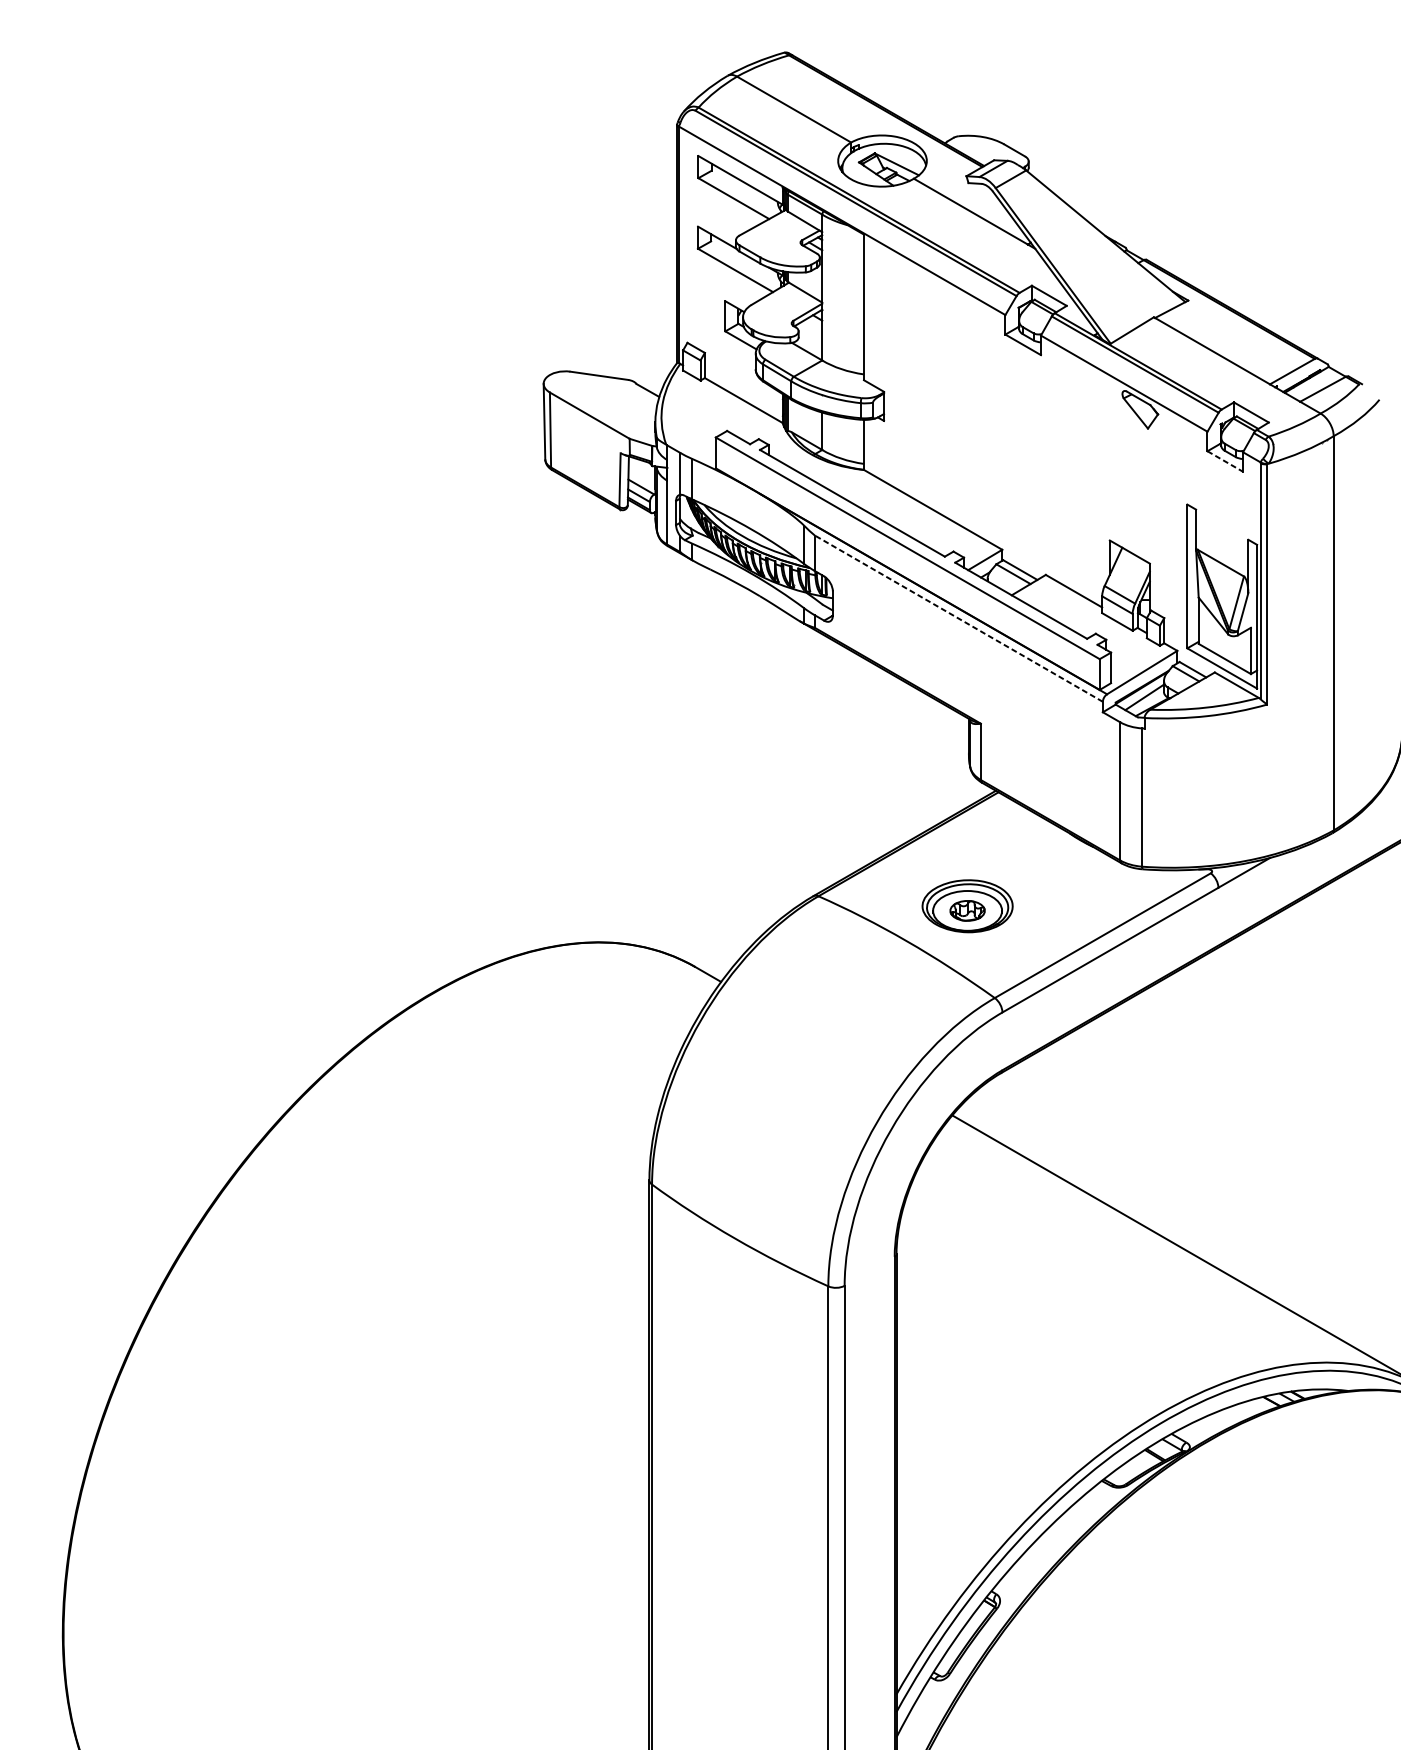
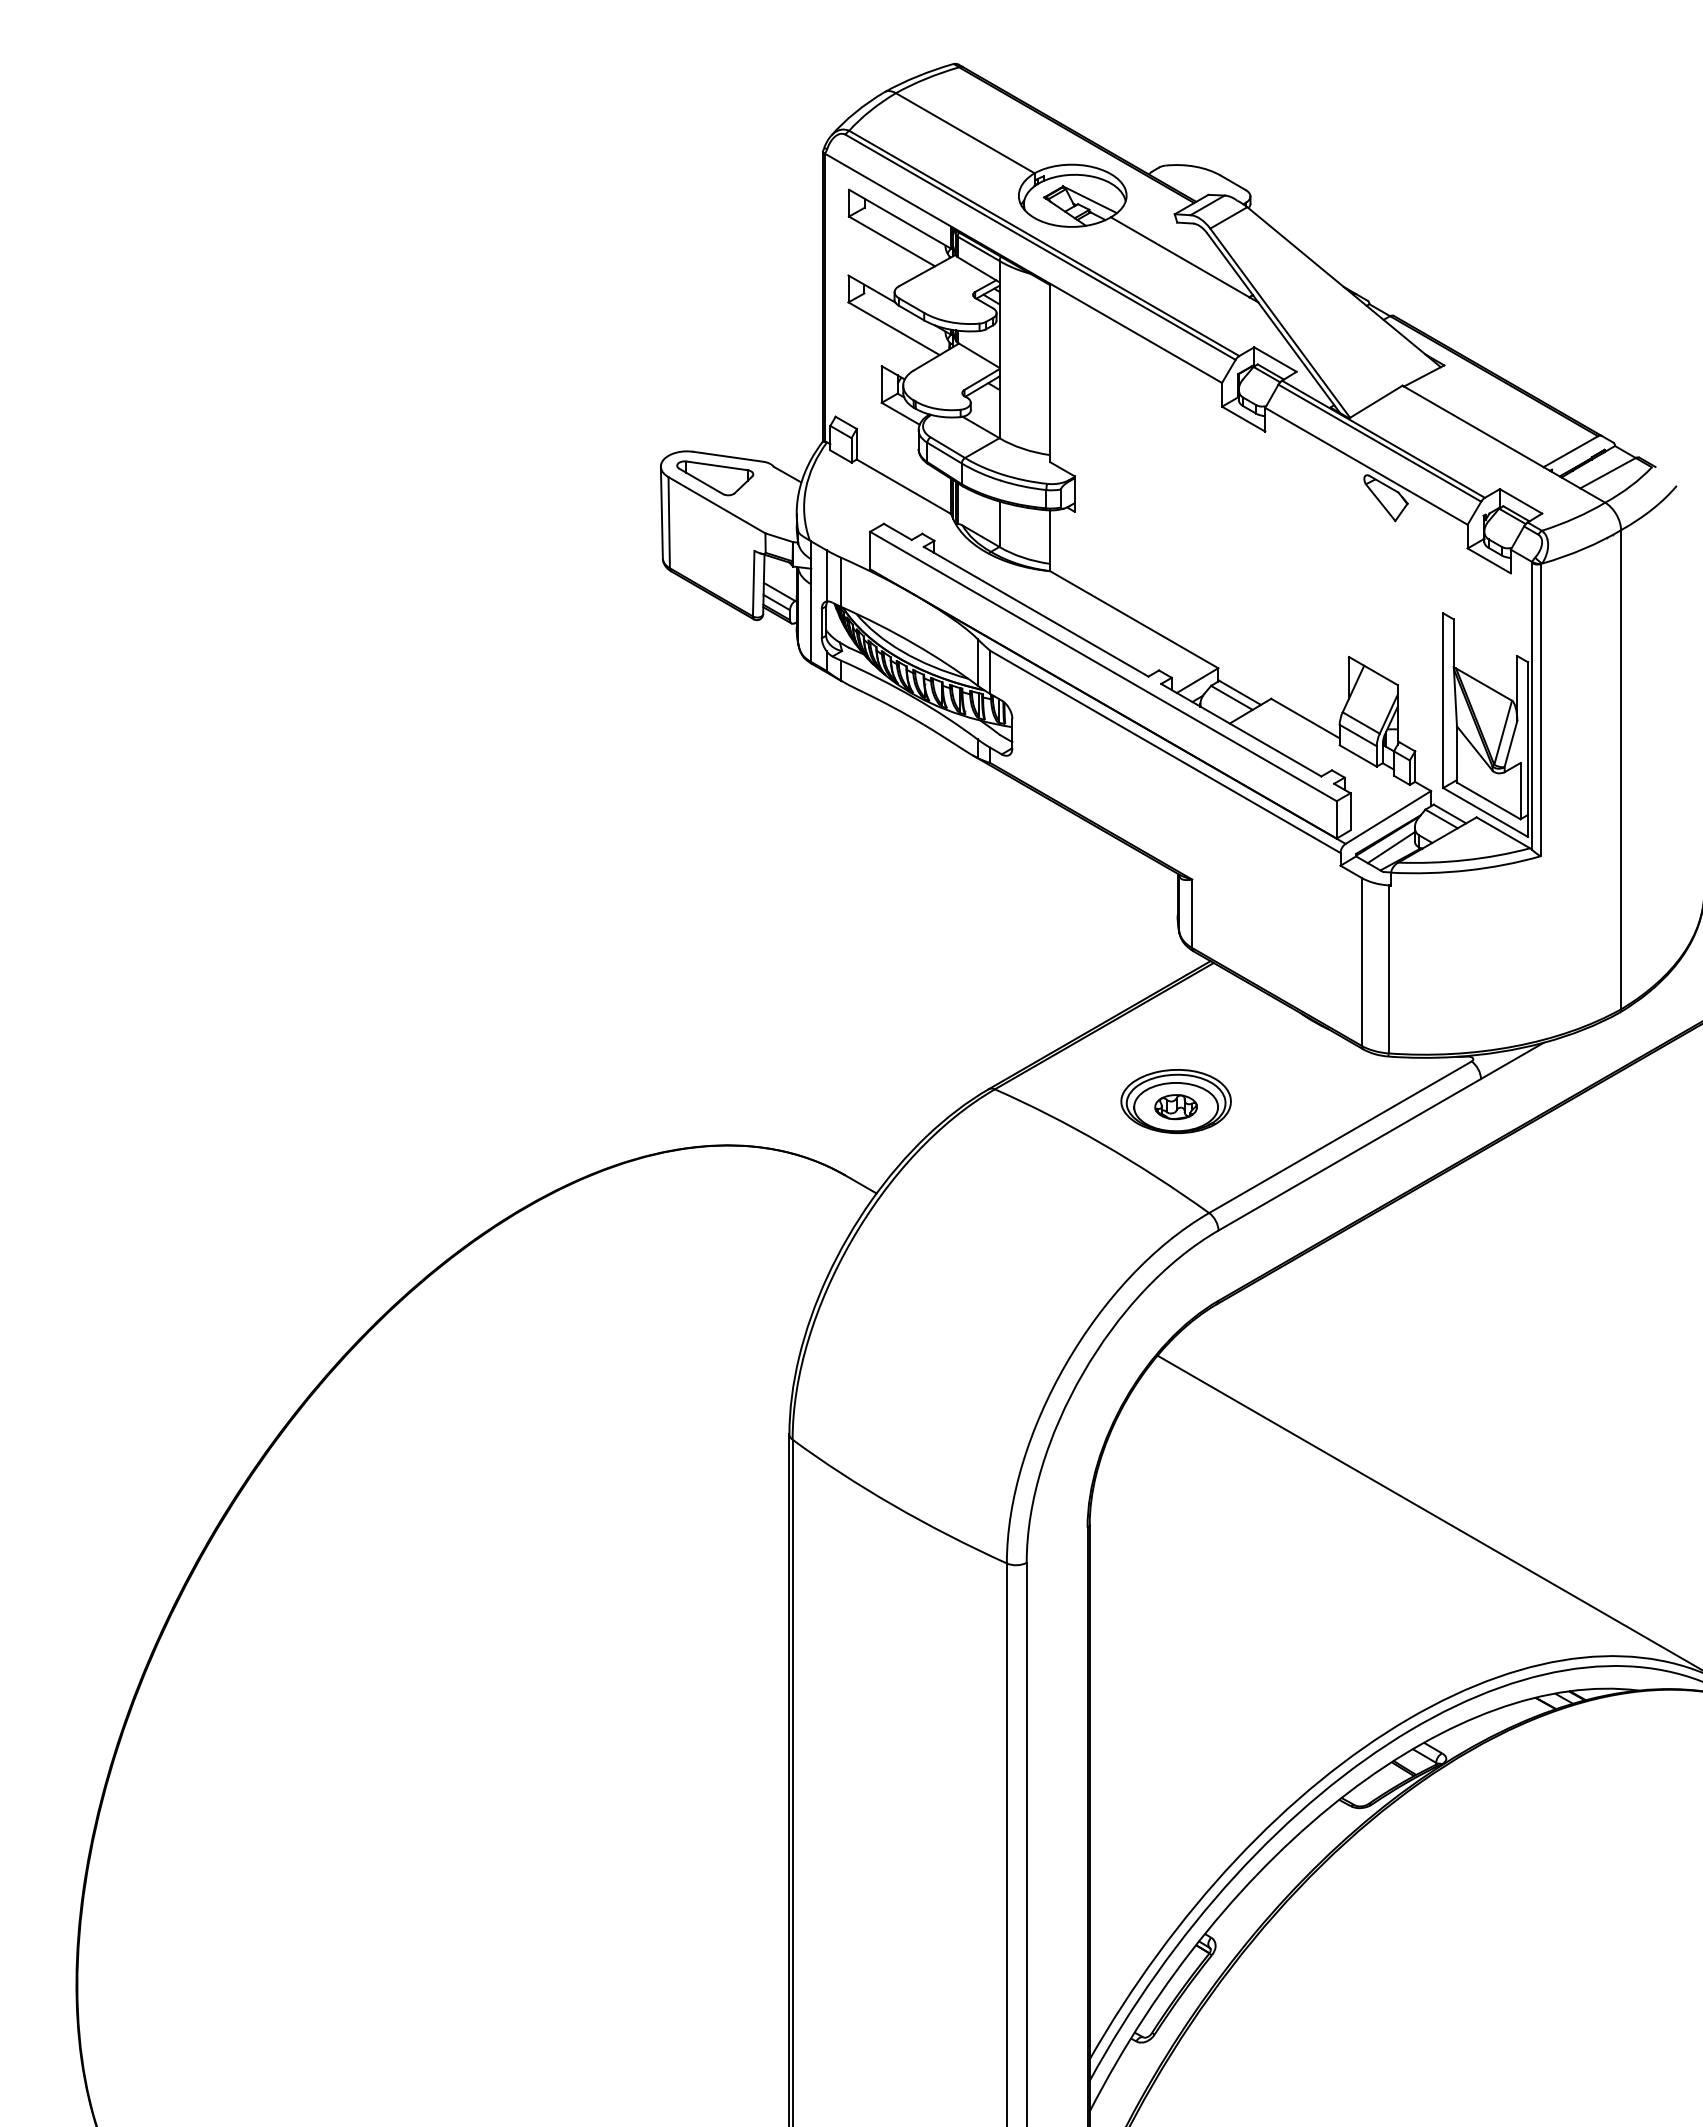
part: (588, 393) -> (715, 478), added
line: (1225, 461) -> (1489, 560), dashed -> solid
line: (958, 618) -> (1165, 751), dashed -> solid

